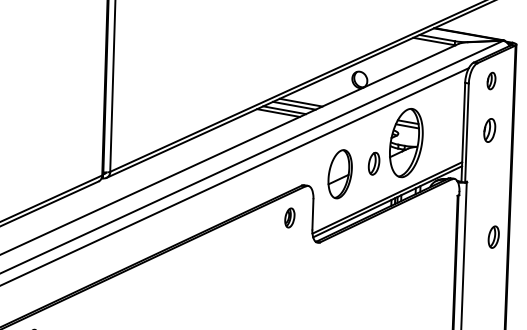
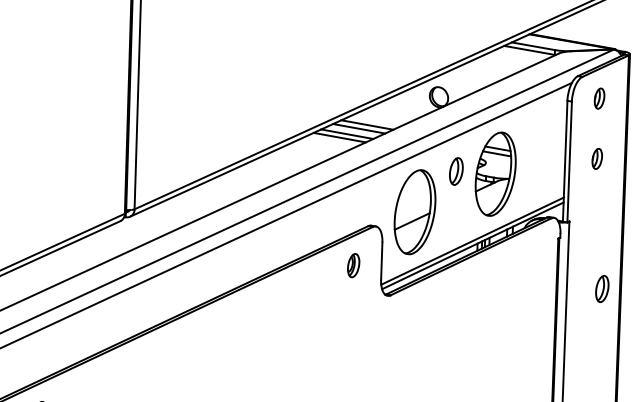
part: (489, 130) -> (596, 158), size x0.71
part: (374, 163) -> (456, 171), moved
part: (339, 174) -> (414, 212), size x1.43

